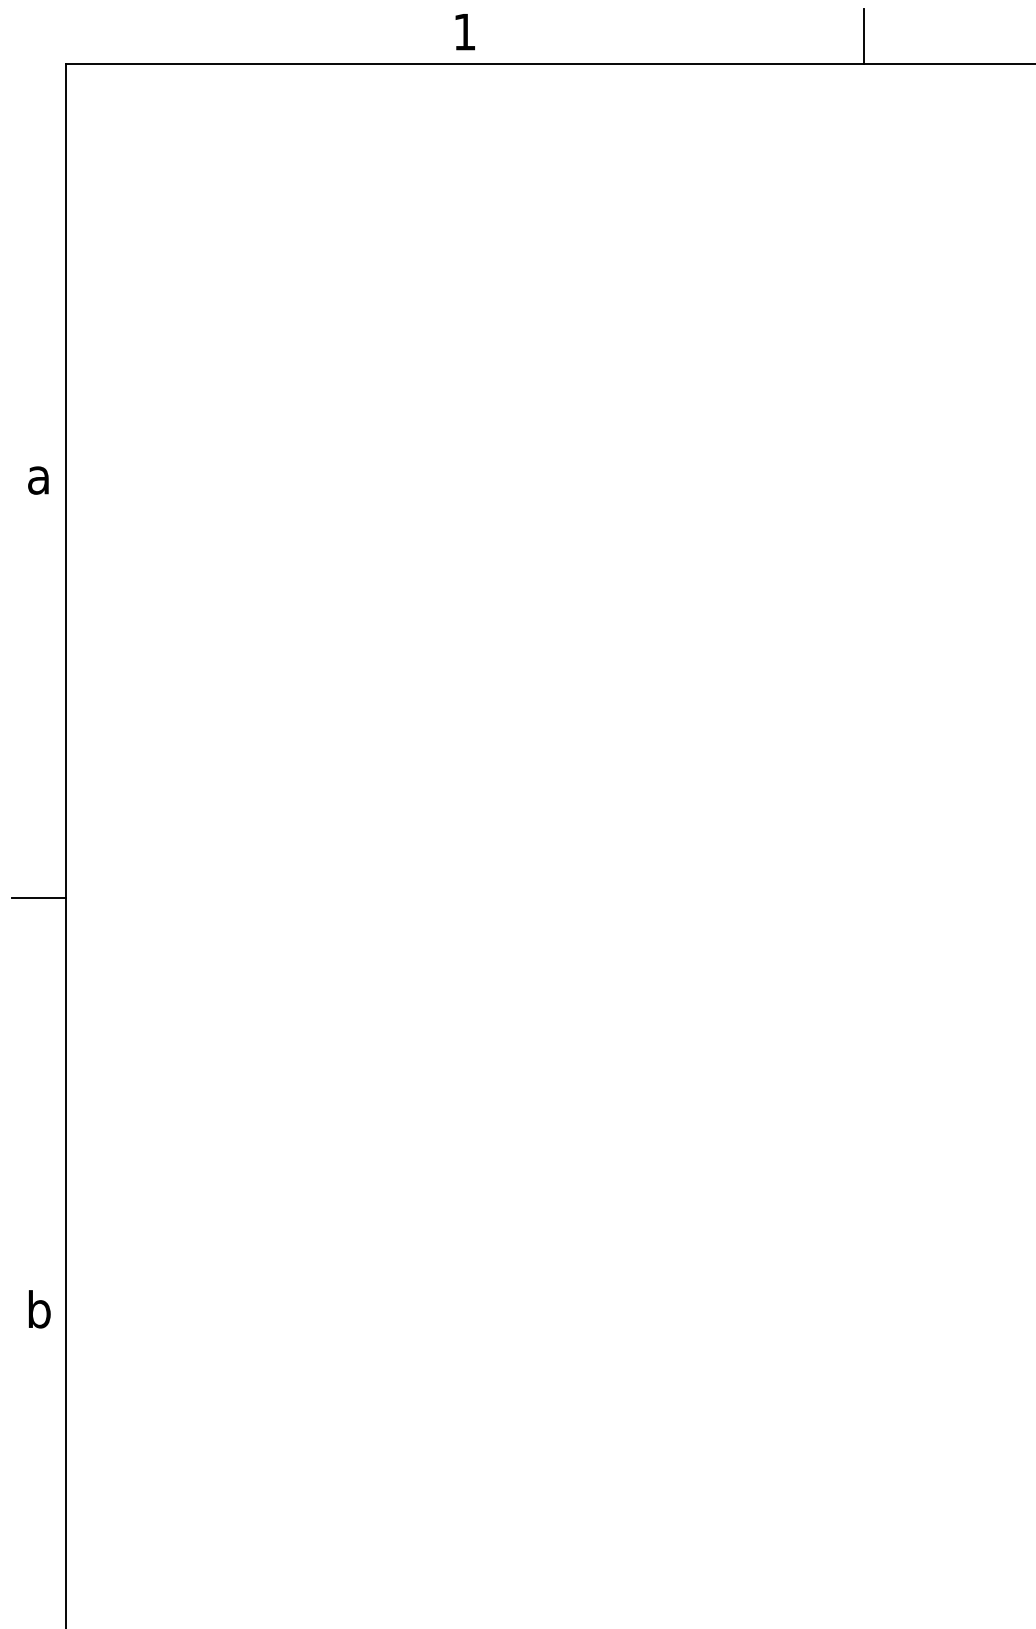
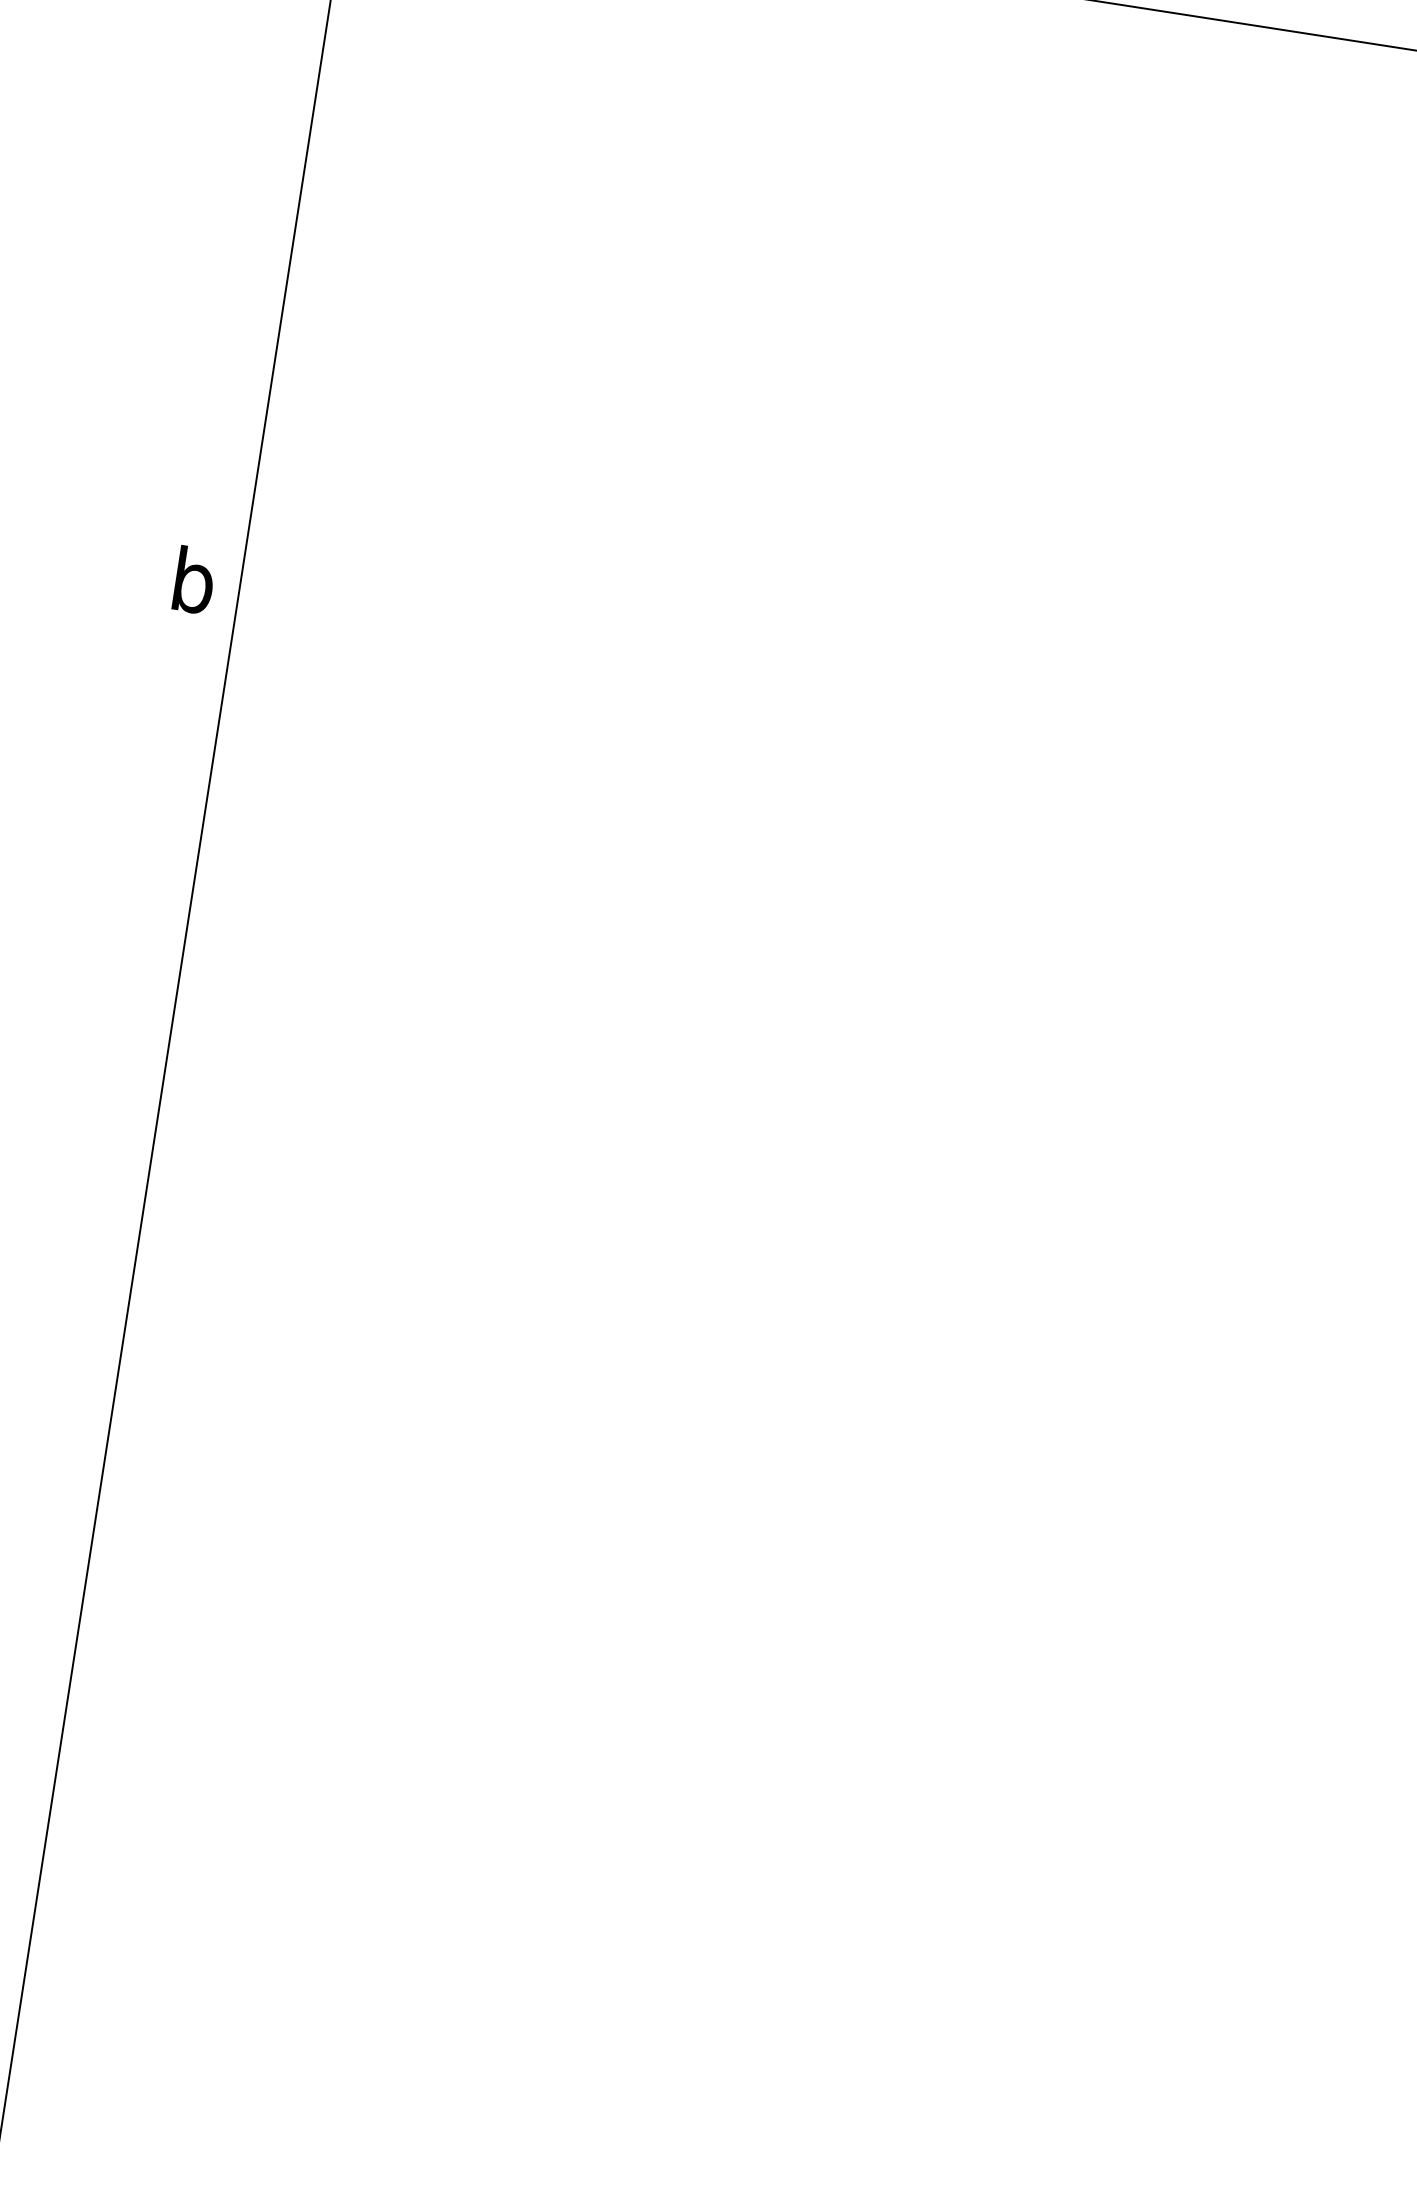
text: (39, 475) -> (194, 580), a -> b
line: (38, 897) -> (81, 1299), removed

